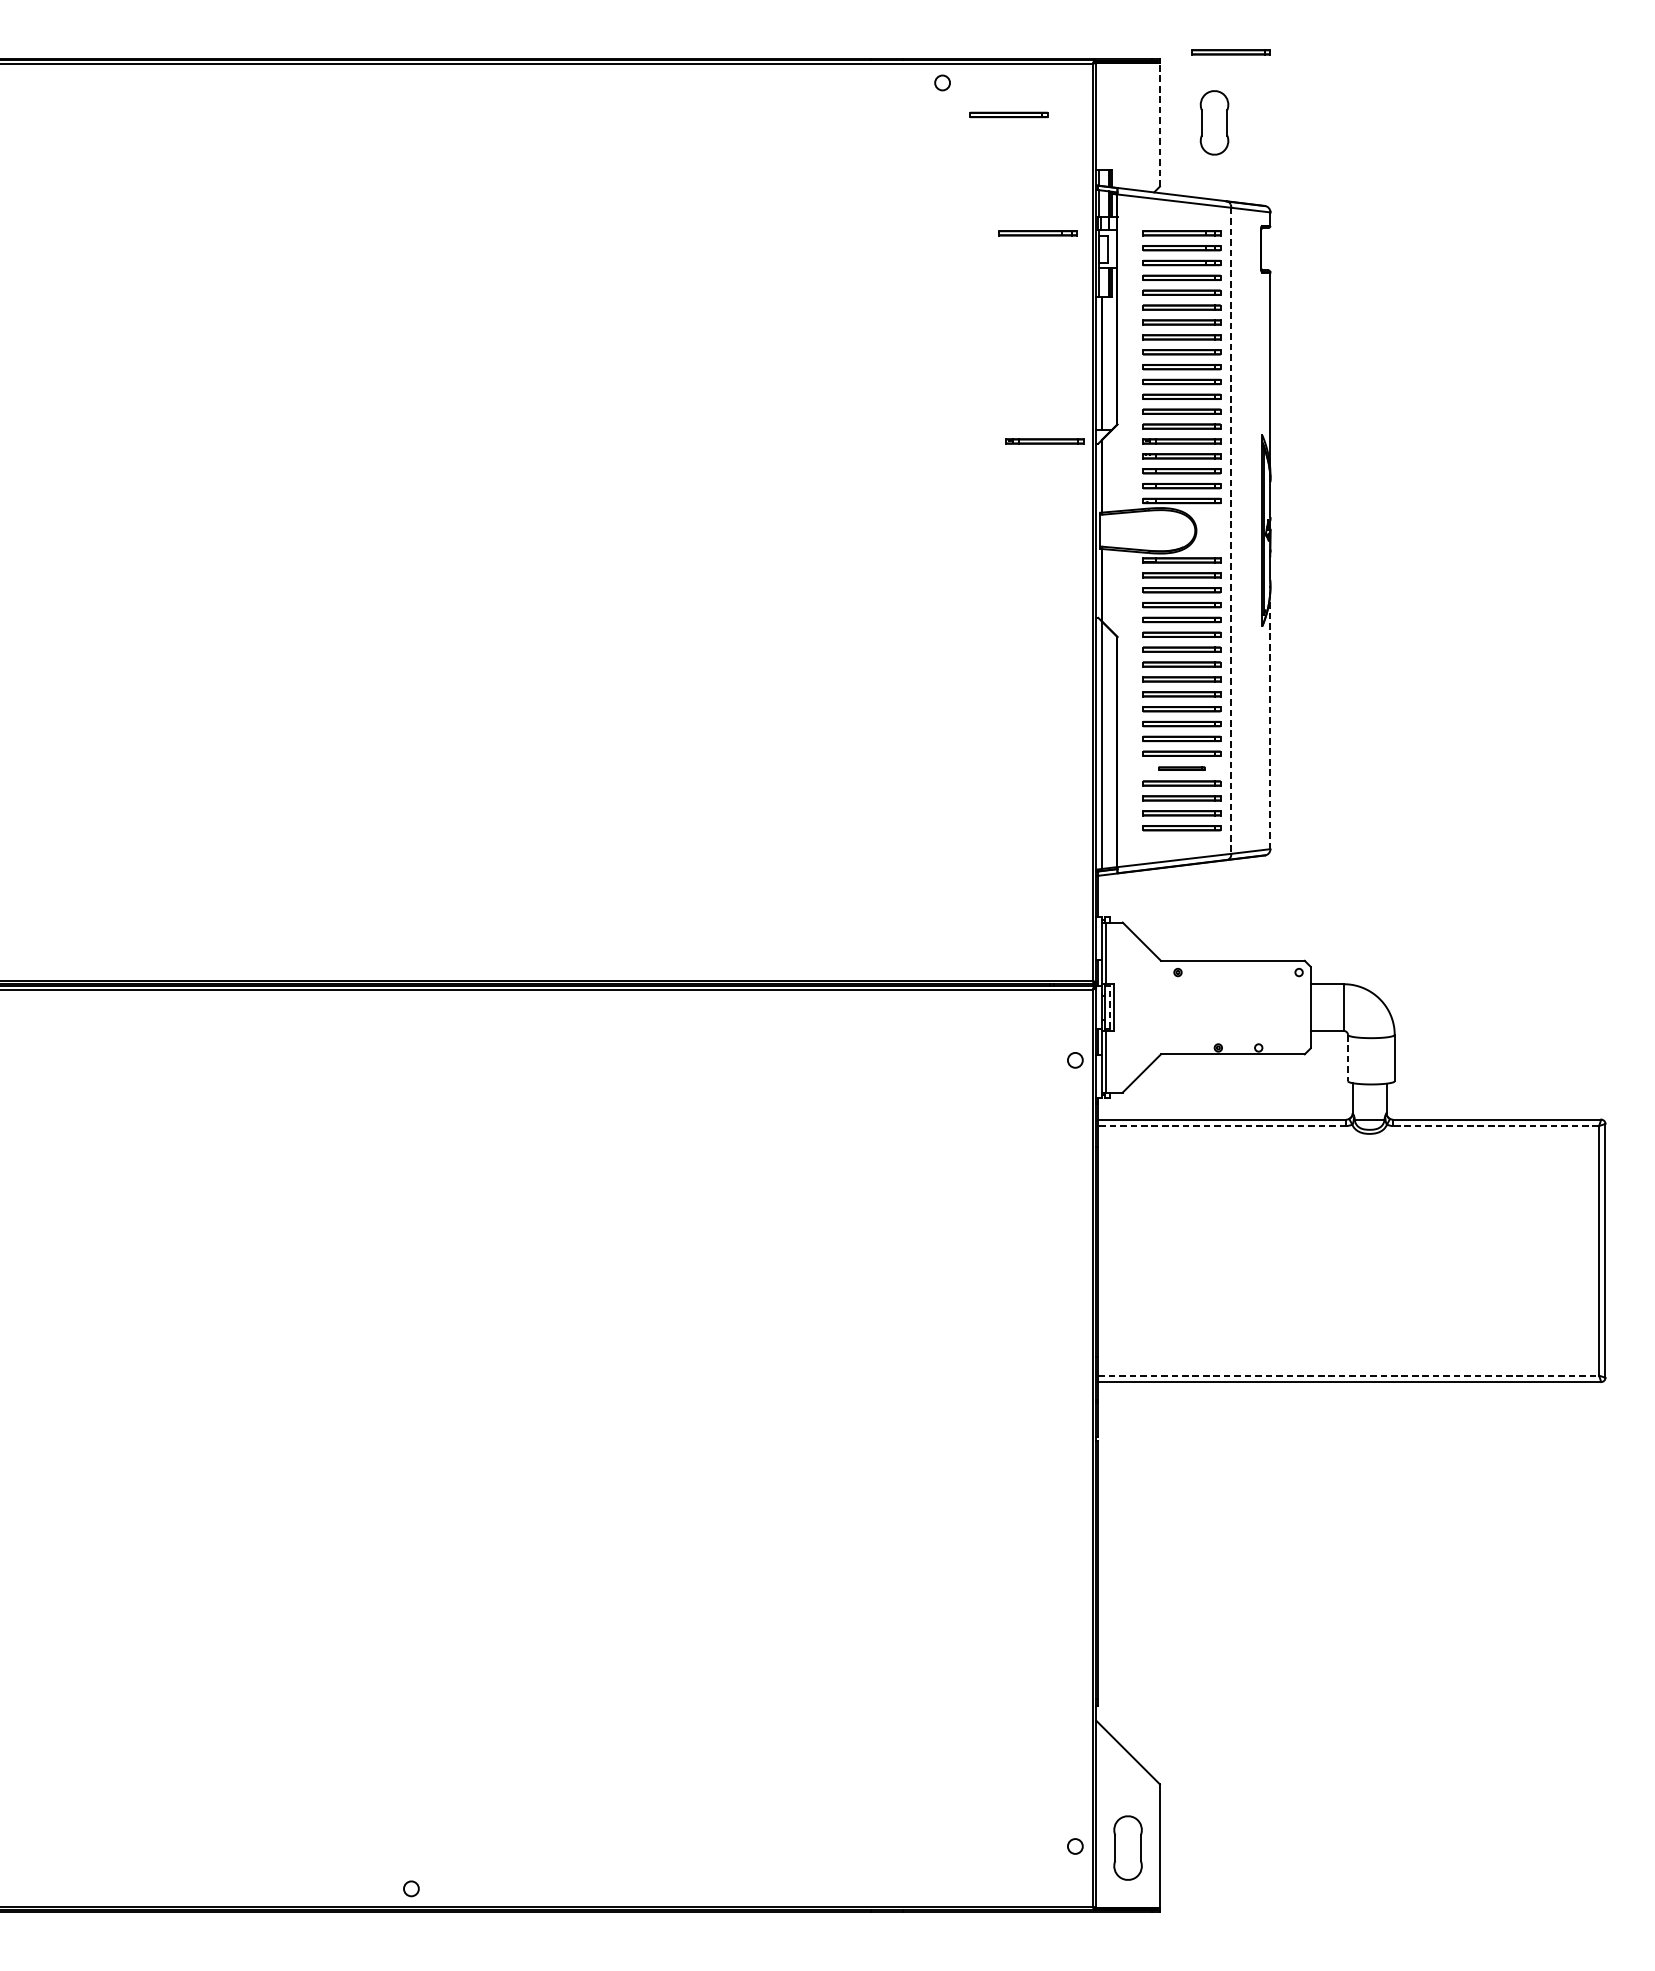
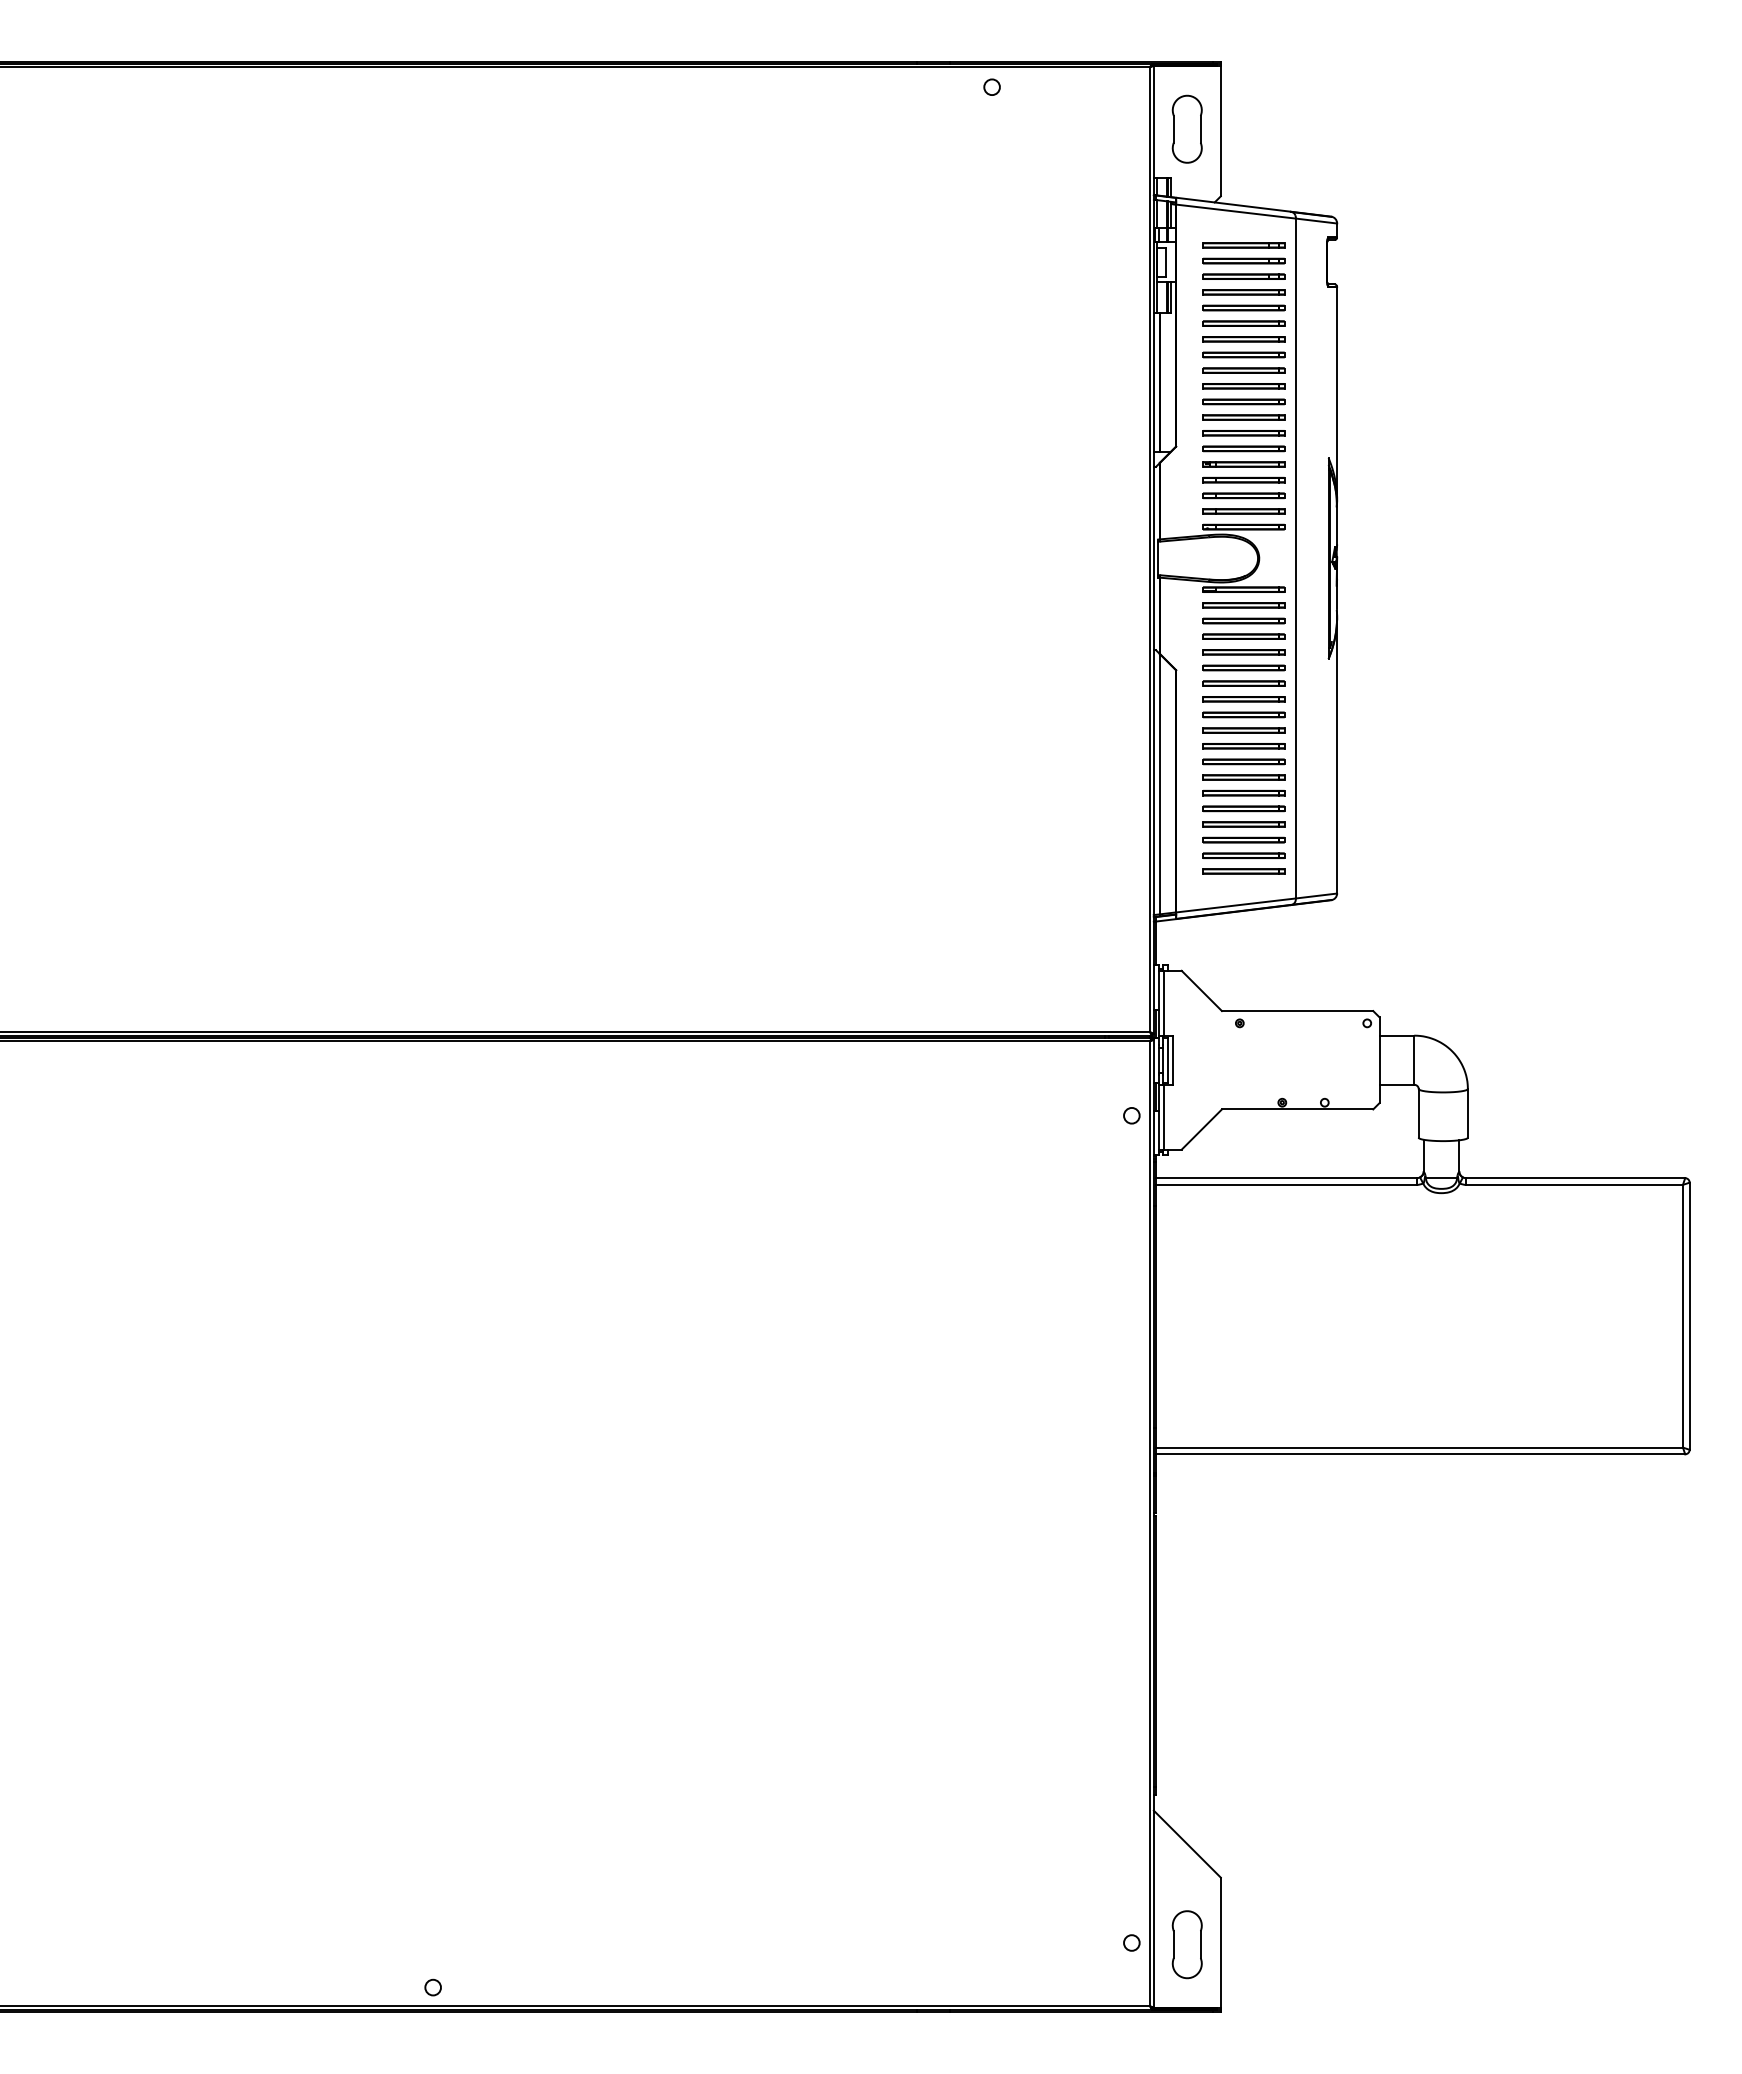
part: (1230, 51) -> (1295, 54), removed
part: (1008, 114) -> (1061, 120), removed
part: (1213, 122) -> (1186, 128), moved
line: (1159, 124) -> (1220, 130), dashed -> solid
part: (1037, 233) -> (1092, 245), removed
part: (1044, 441) -> (1099, 464), removed
line: (1230, 530) -> (1295, 558), dashed -> solid
line: (1270, 717) -> (1337, 754), dashed -> solid
part: (1181, 768) -> (1243, 808), size x1.67
line: (1110, 1006) -> (1168, 1059), dashed -> solid
line: (1347, 1058) -> (1418, 1113), dashed -> solid
line: (1221, 1125) -> (1285, 1184), dashed -> solid
line: (1496, 1125) -> (1574, 1184), dashed -> solid
line: (1348, 1375) -> (1419, 1447), dashed -> solid

